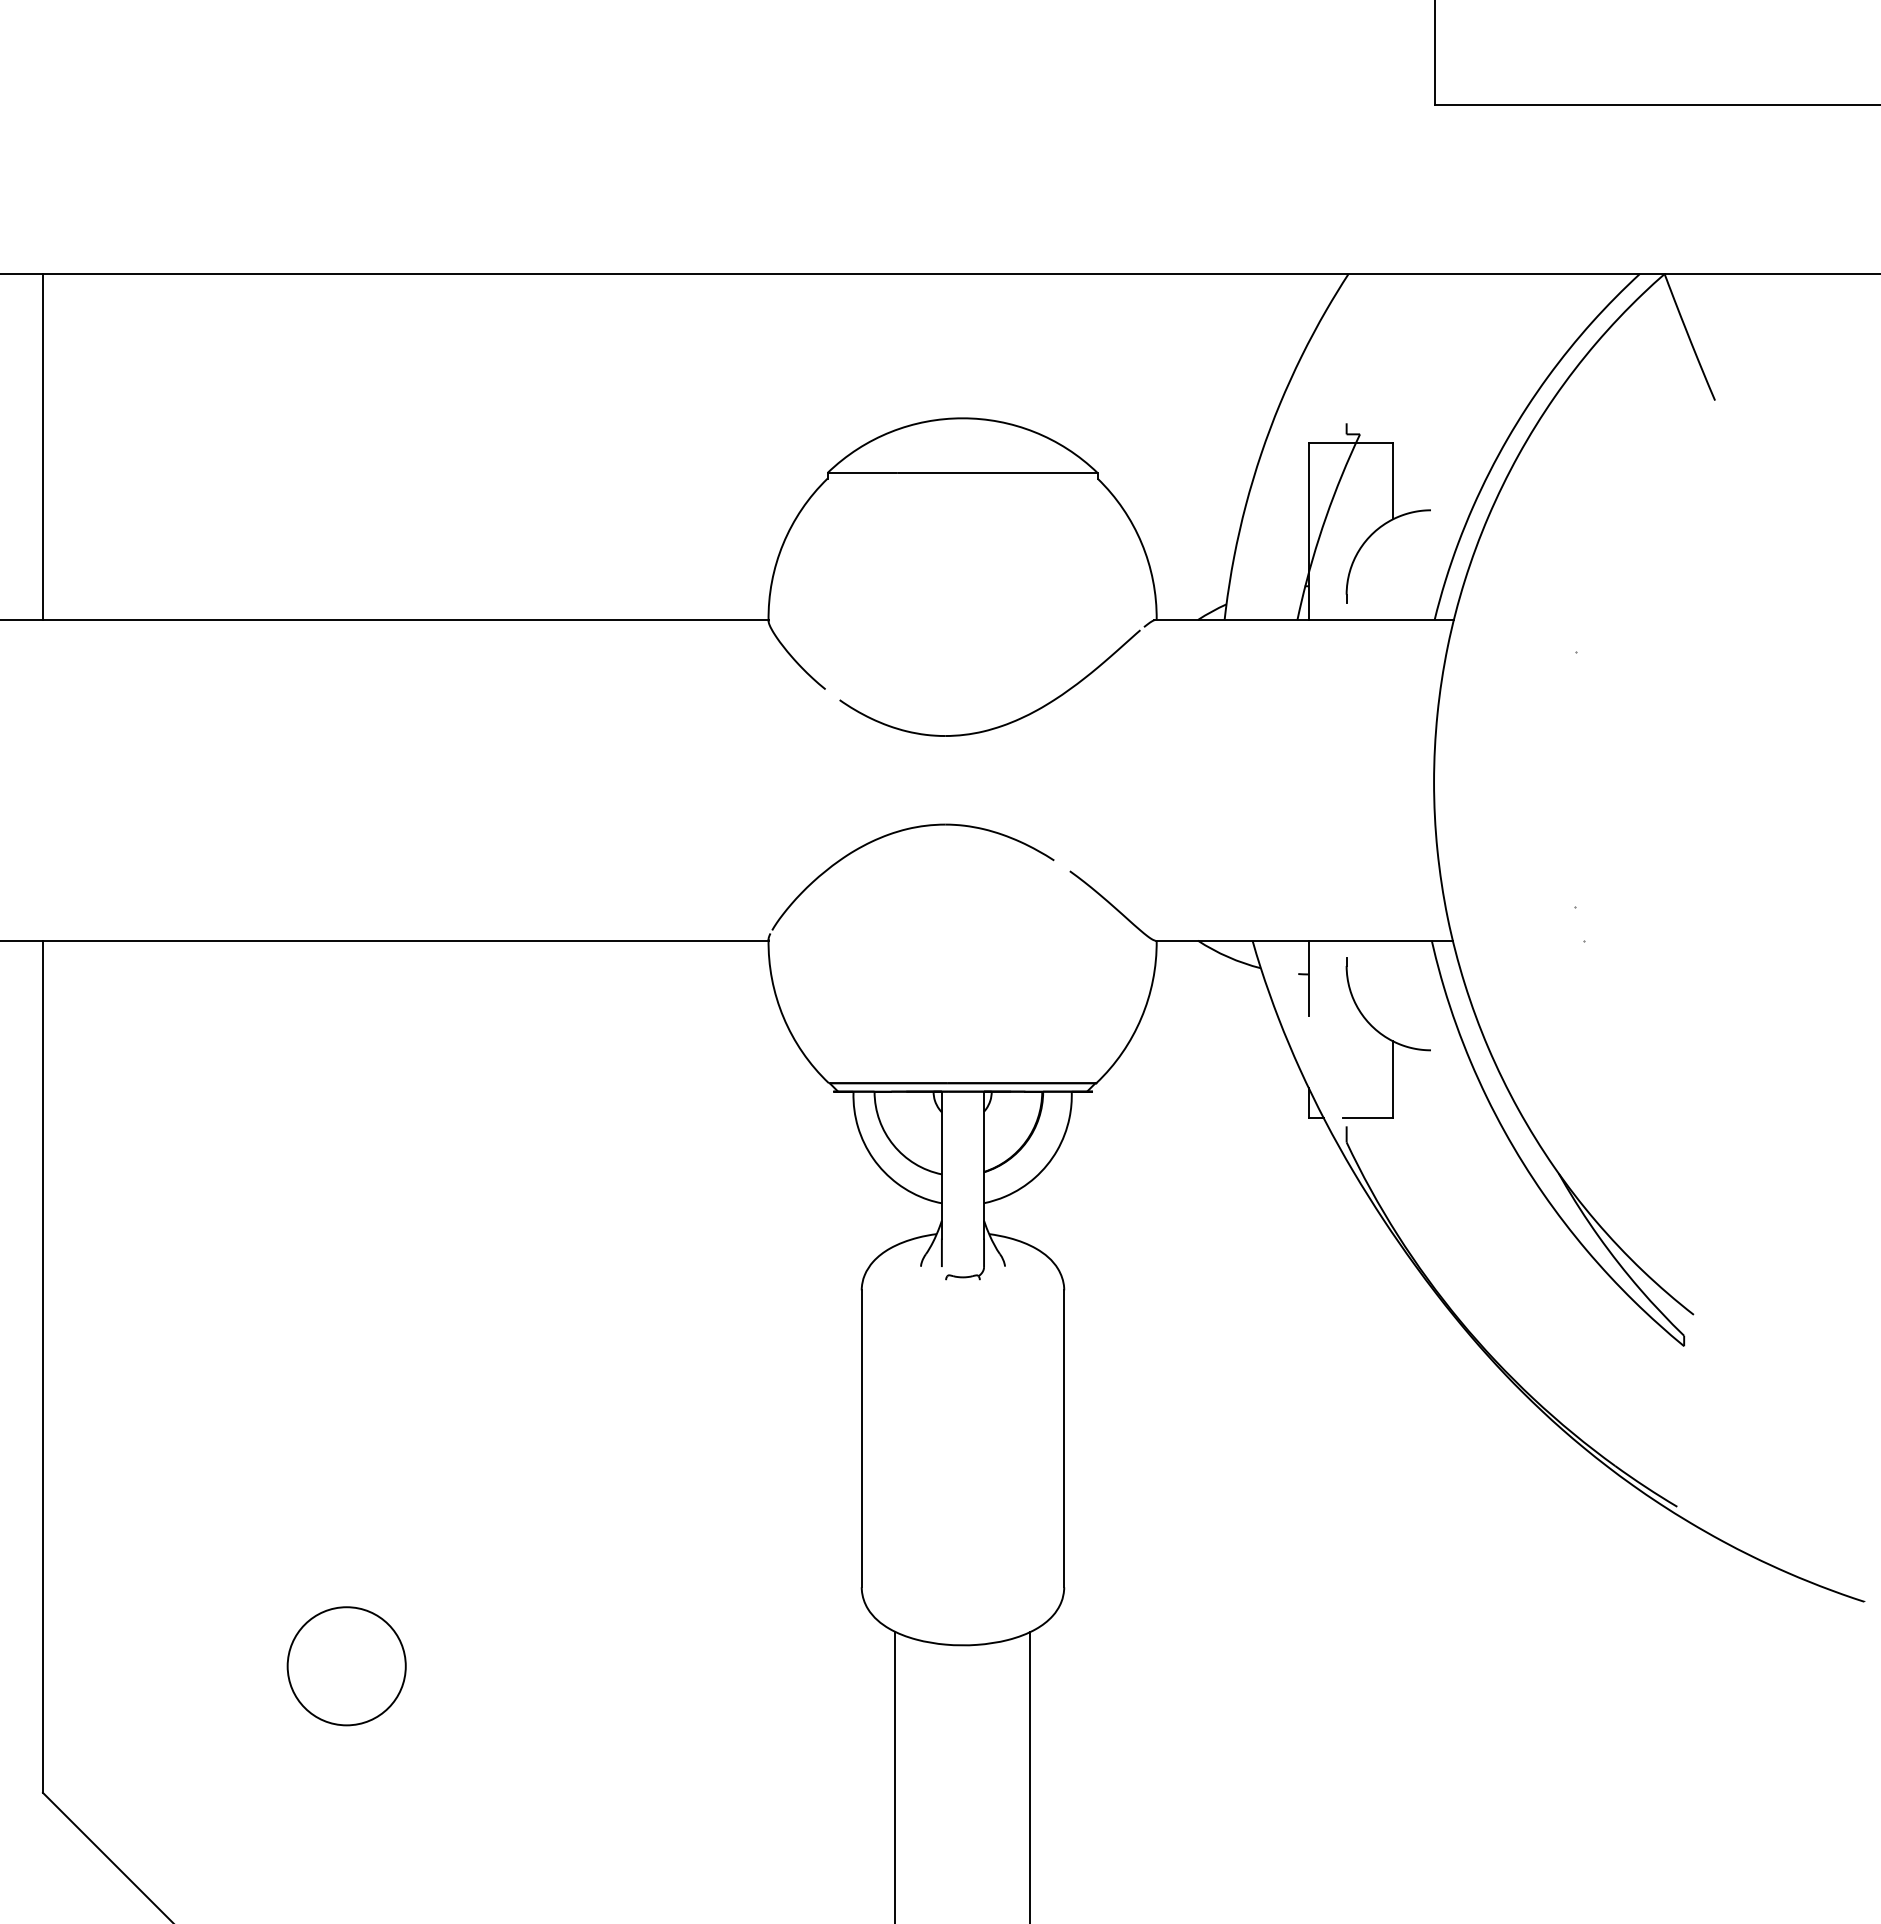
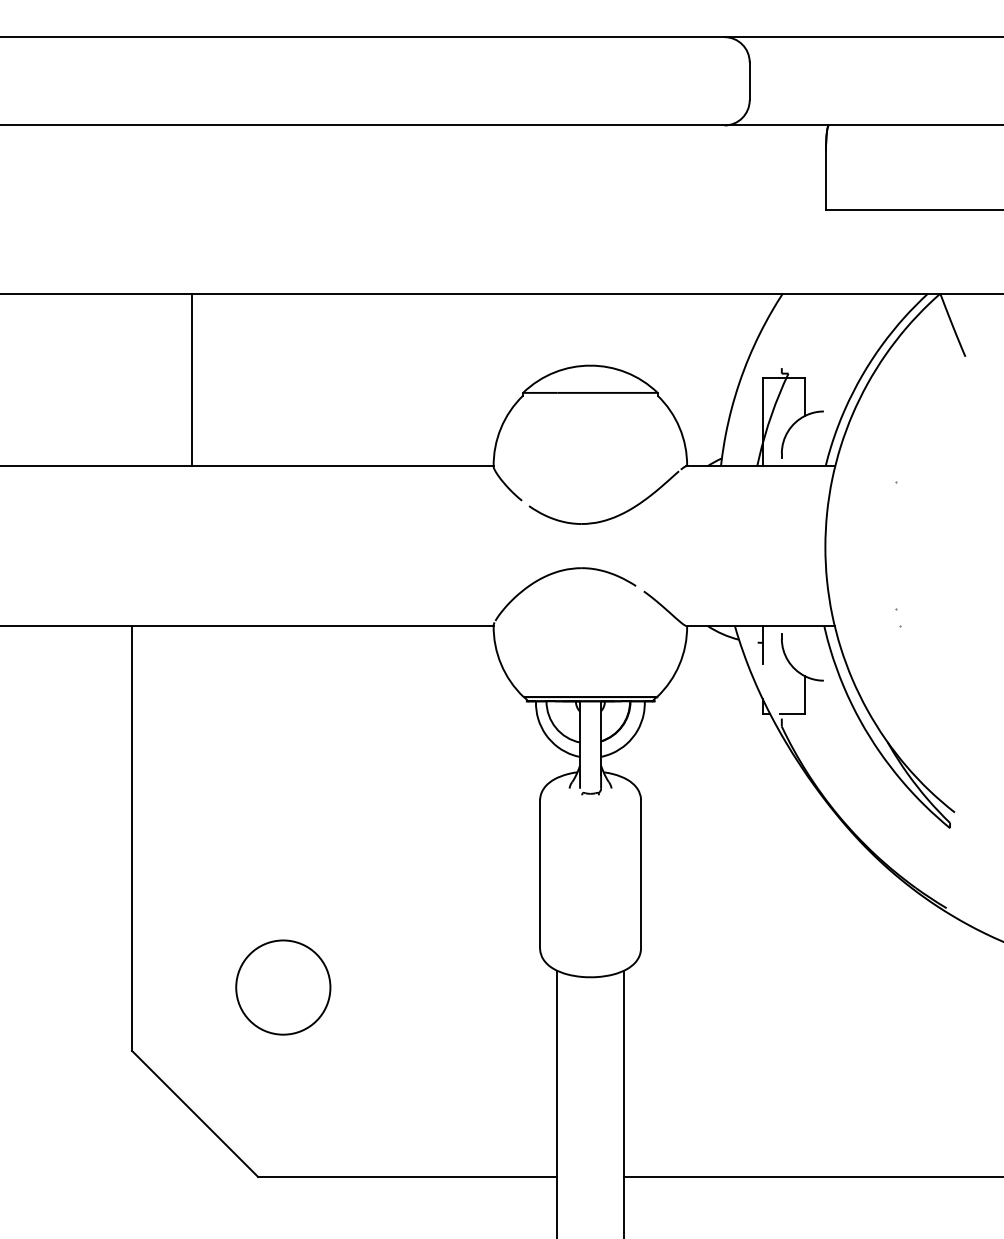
line: (42, 446) -> (191, 379), moved
circle: (346, 1665) -> (283, 987), size x1.6

